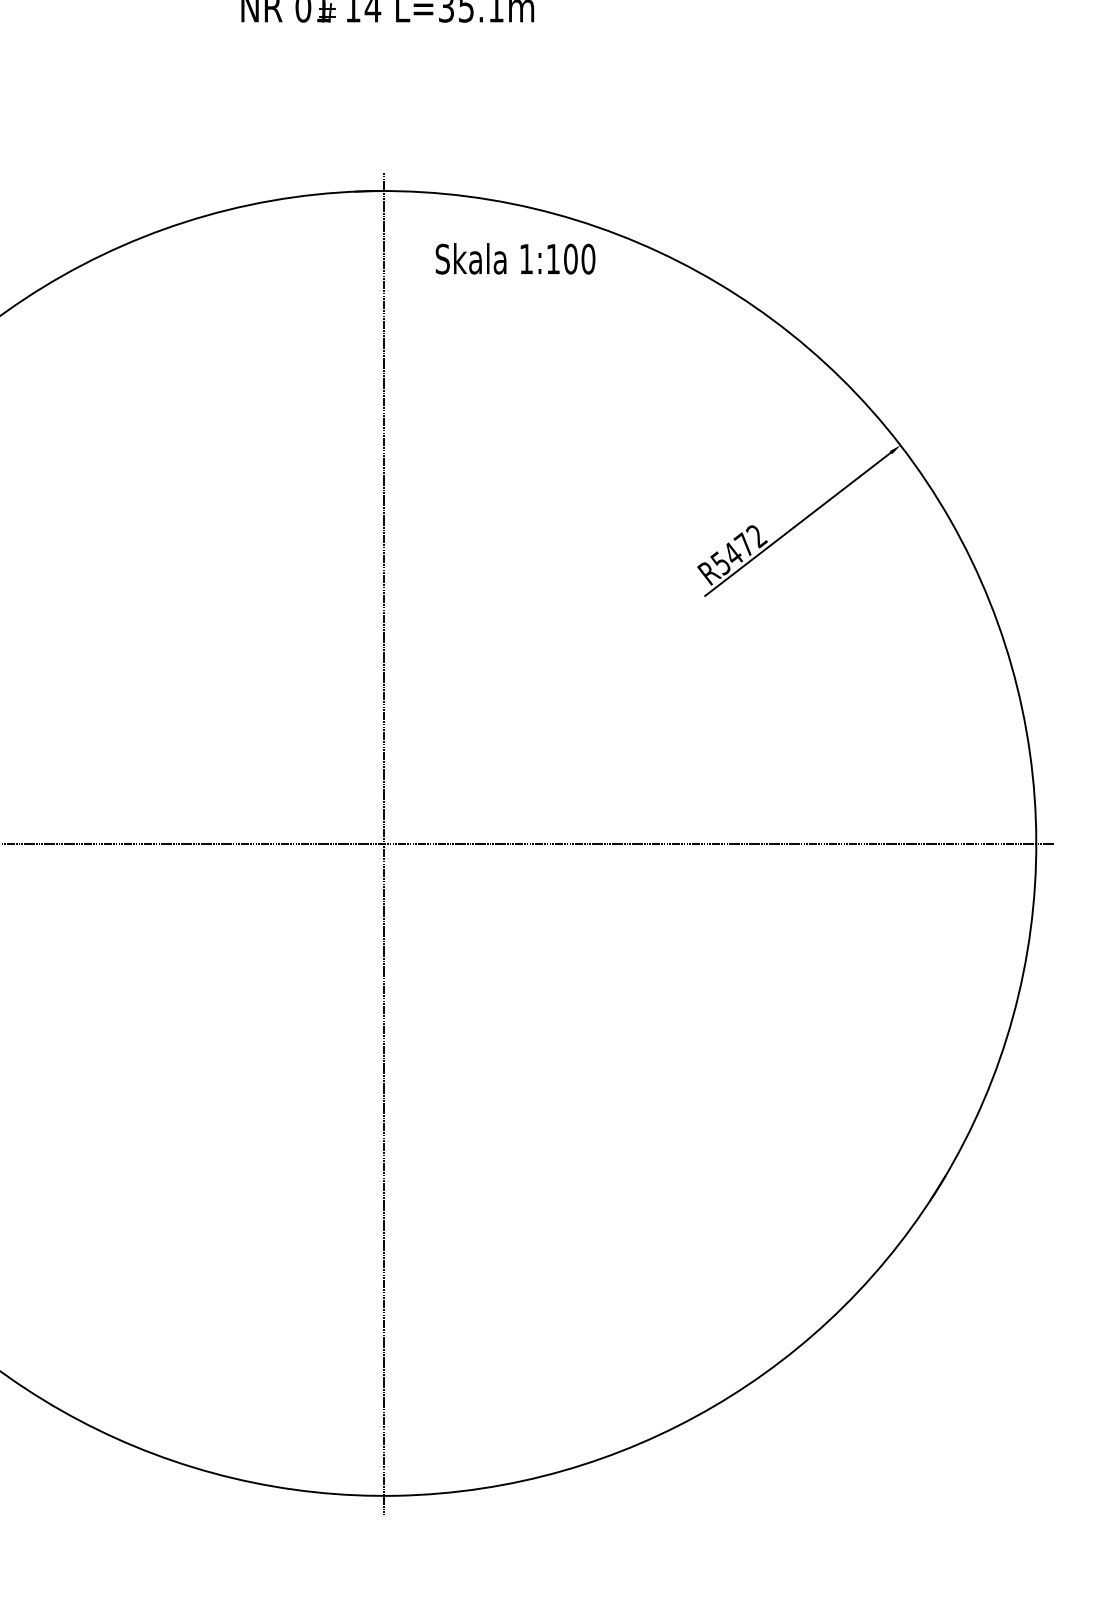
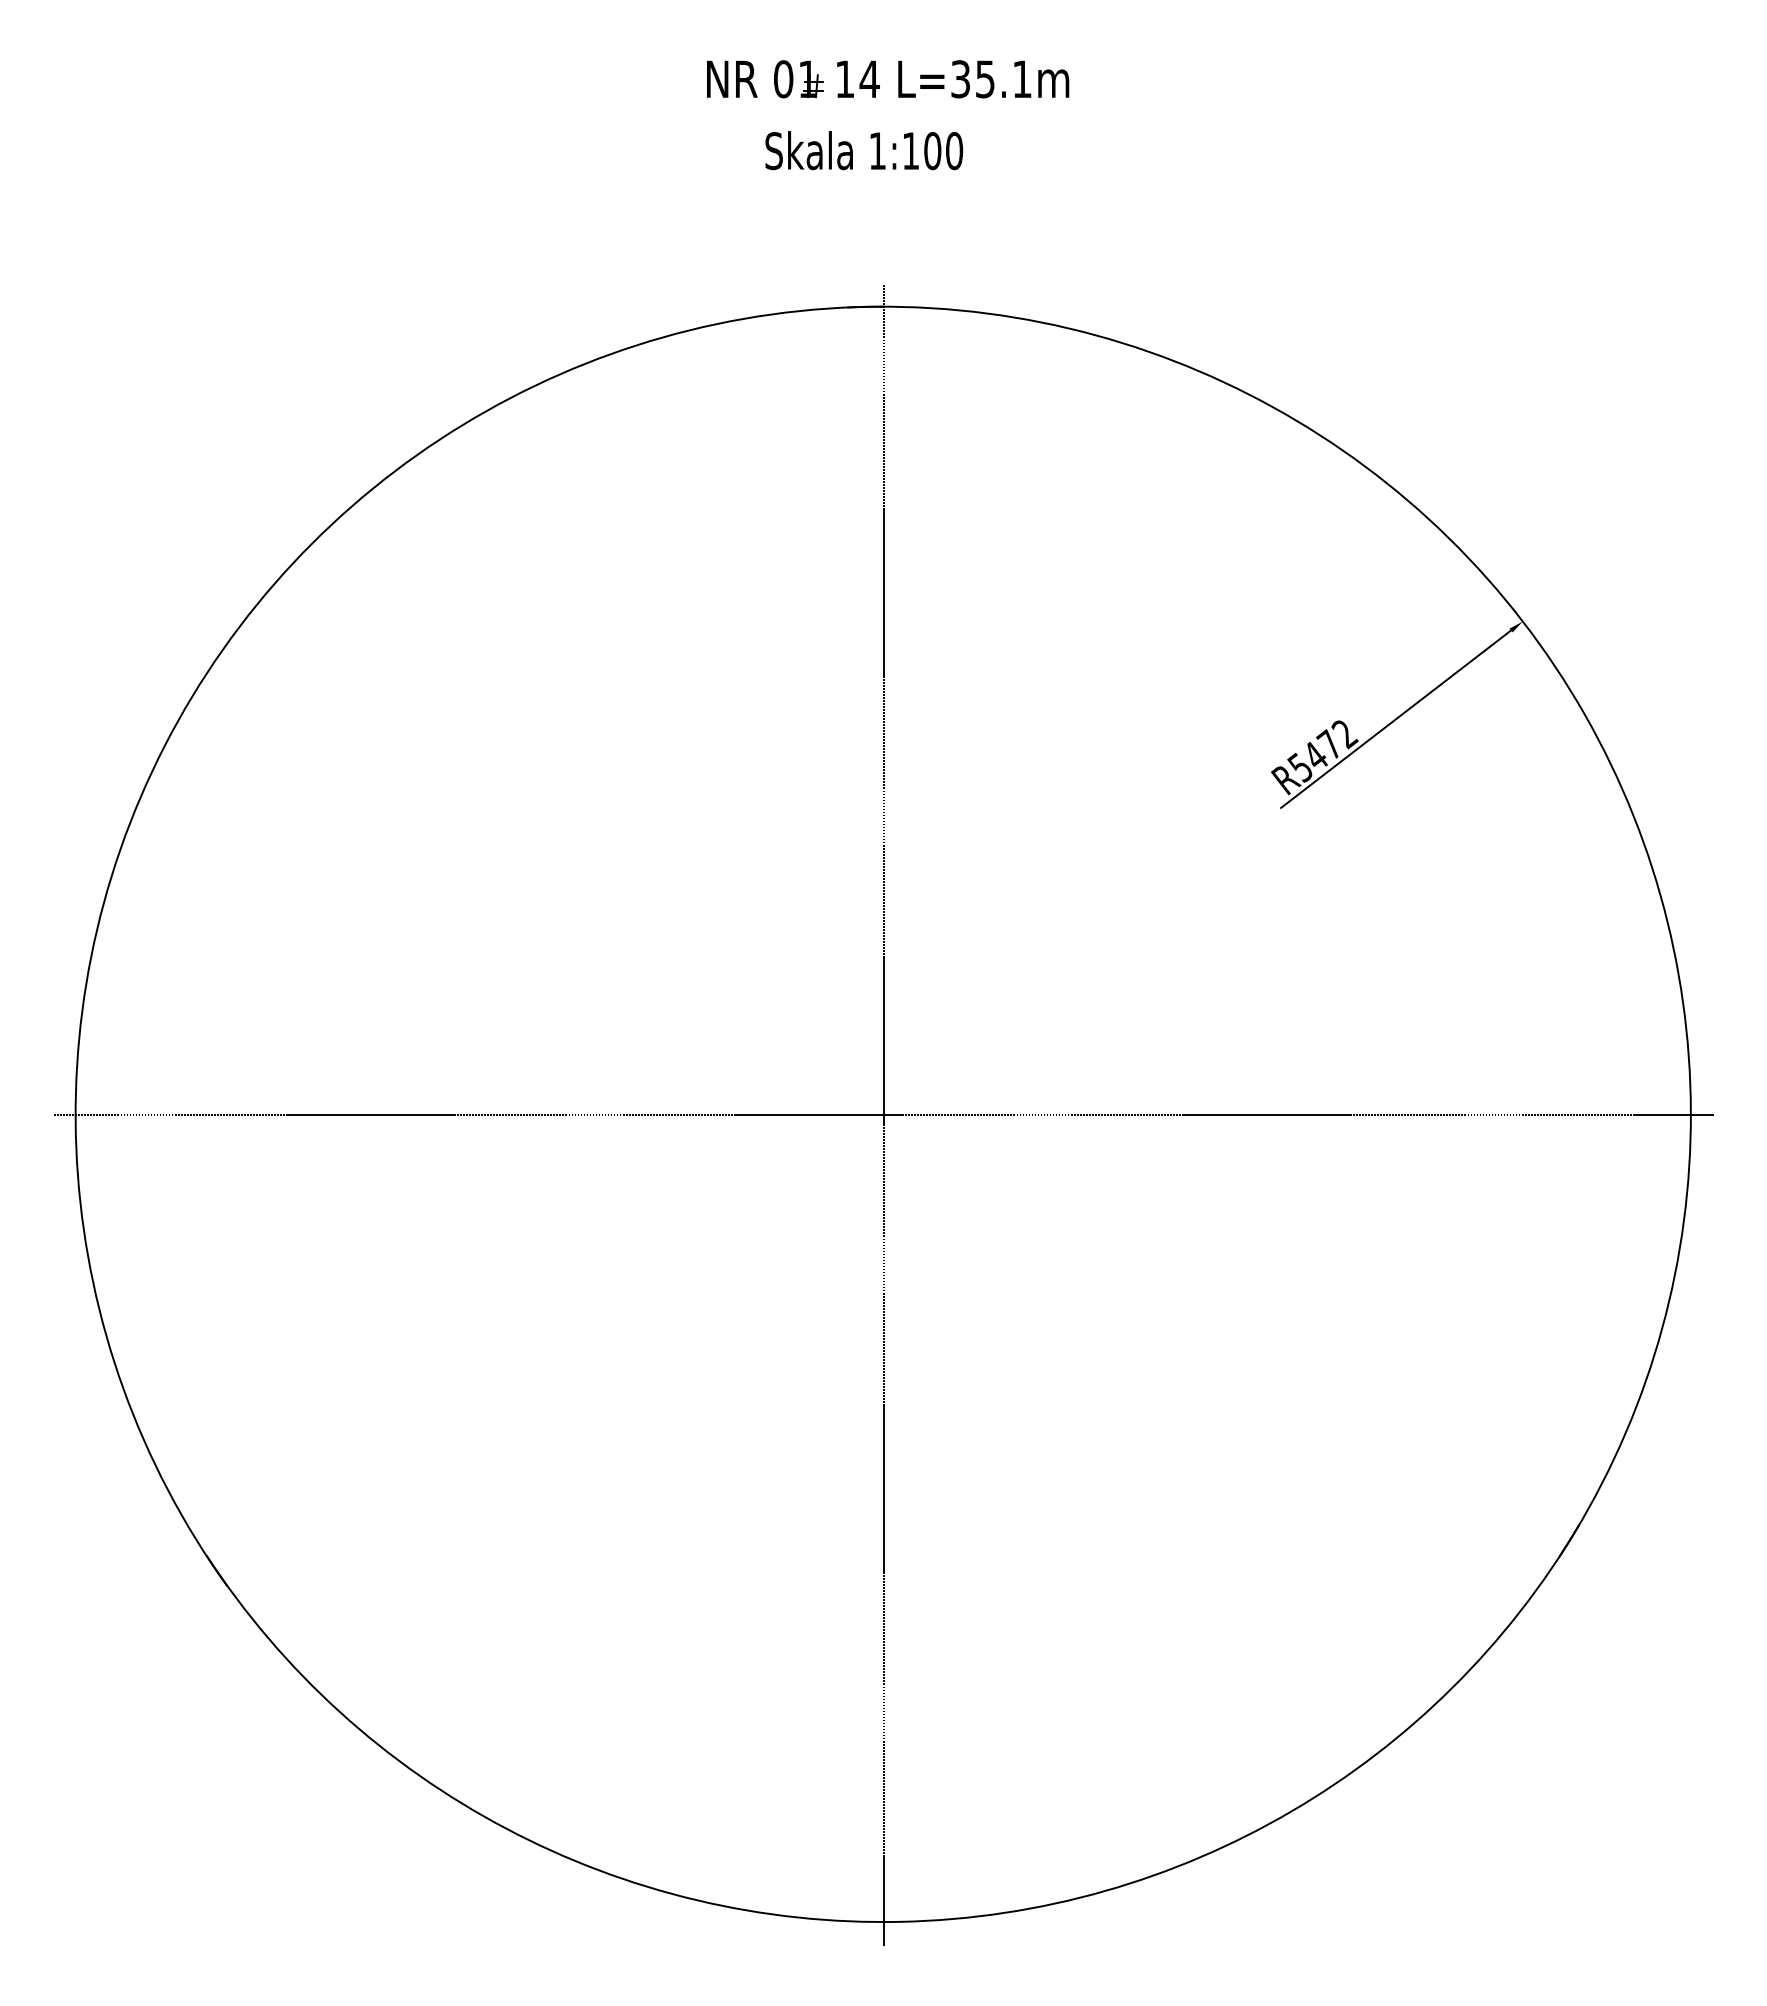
text: (515, 258) -> (864, 150), moved

